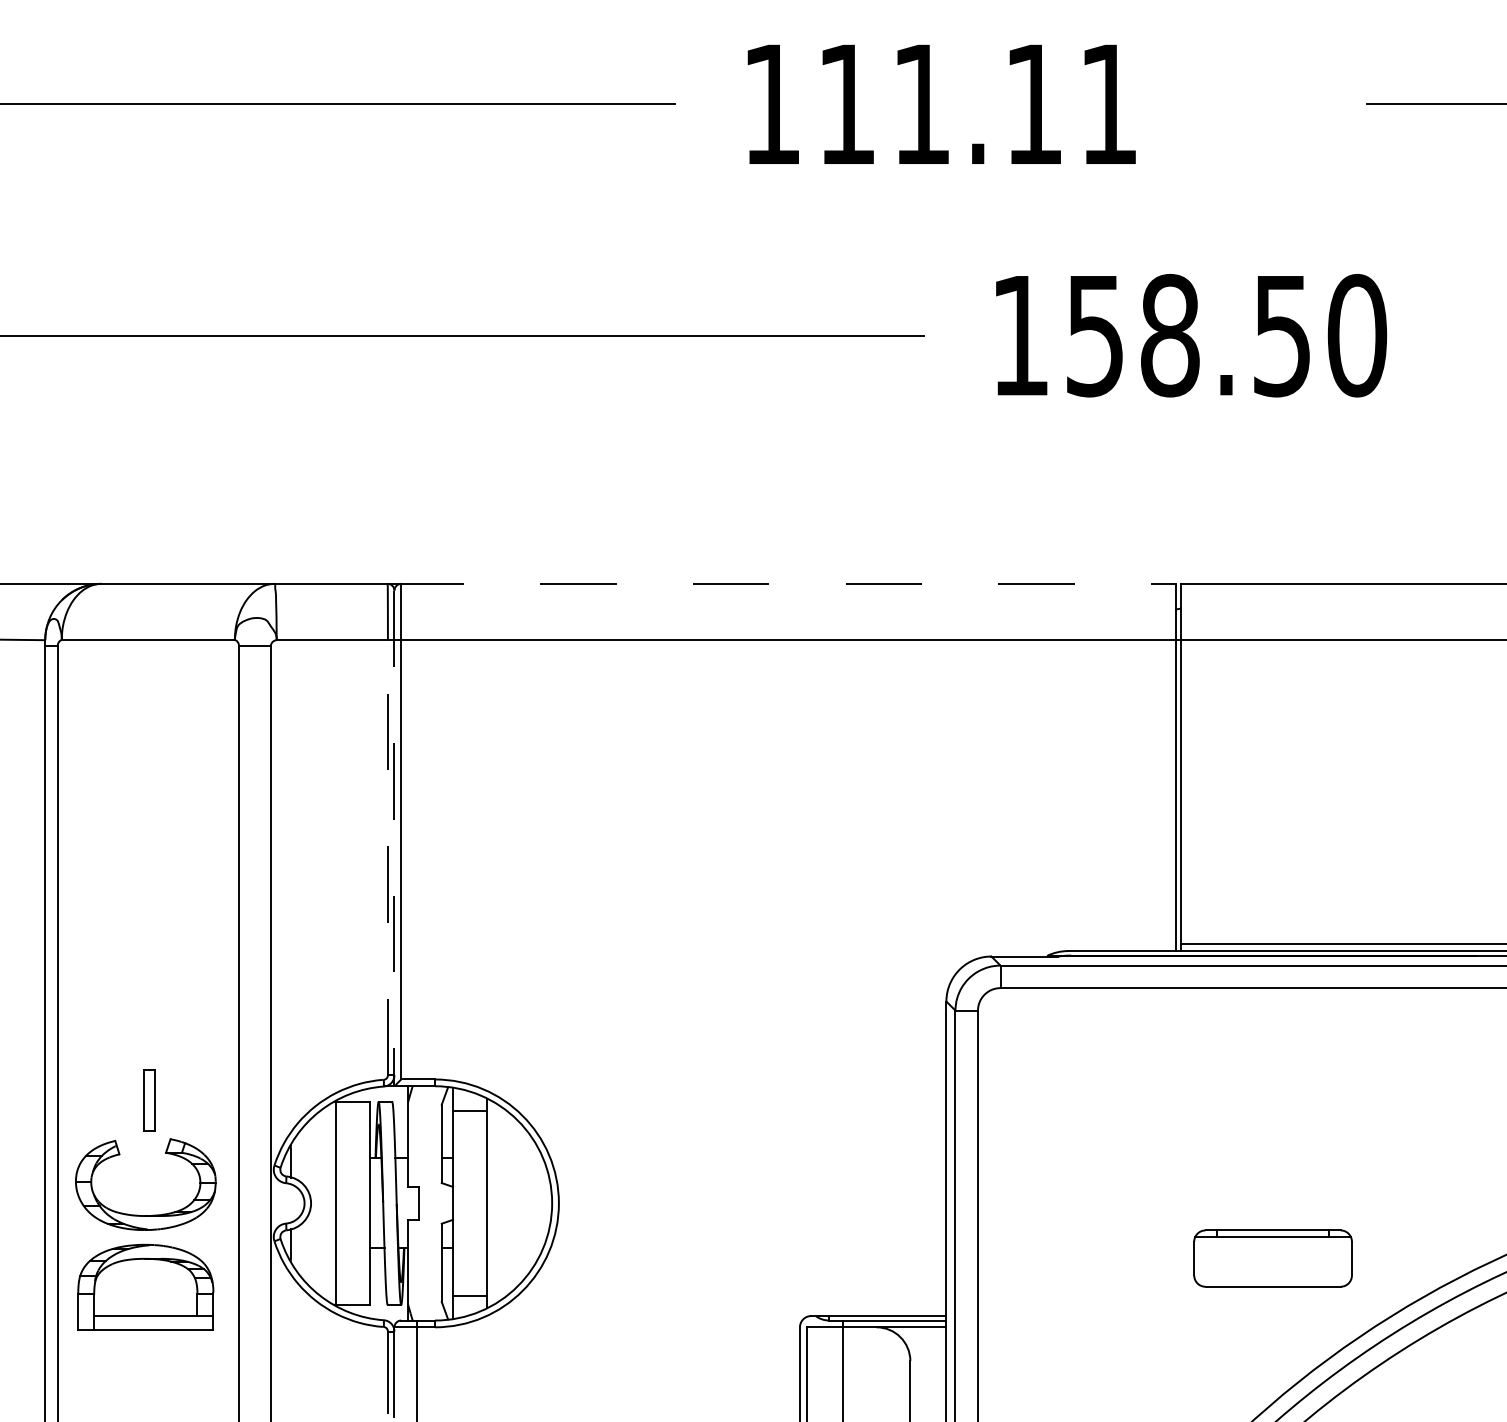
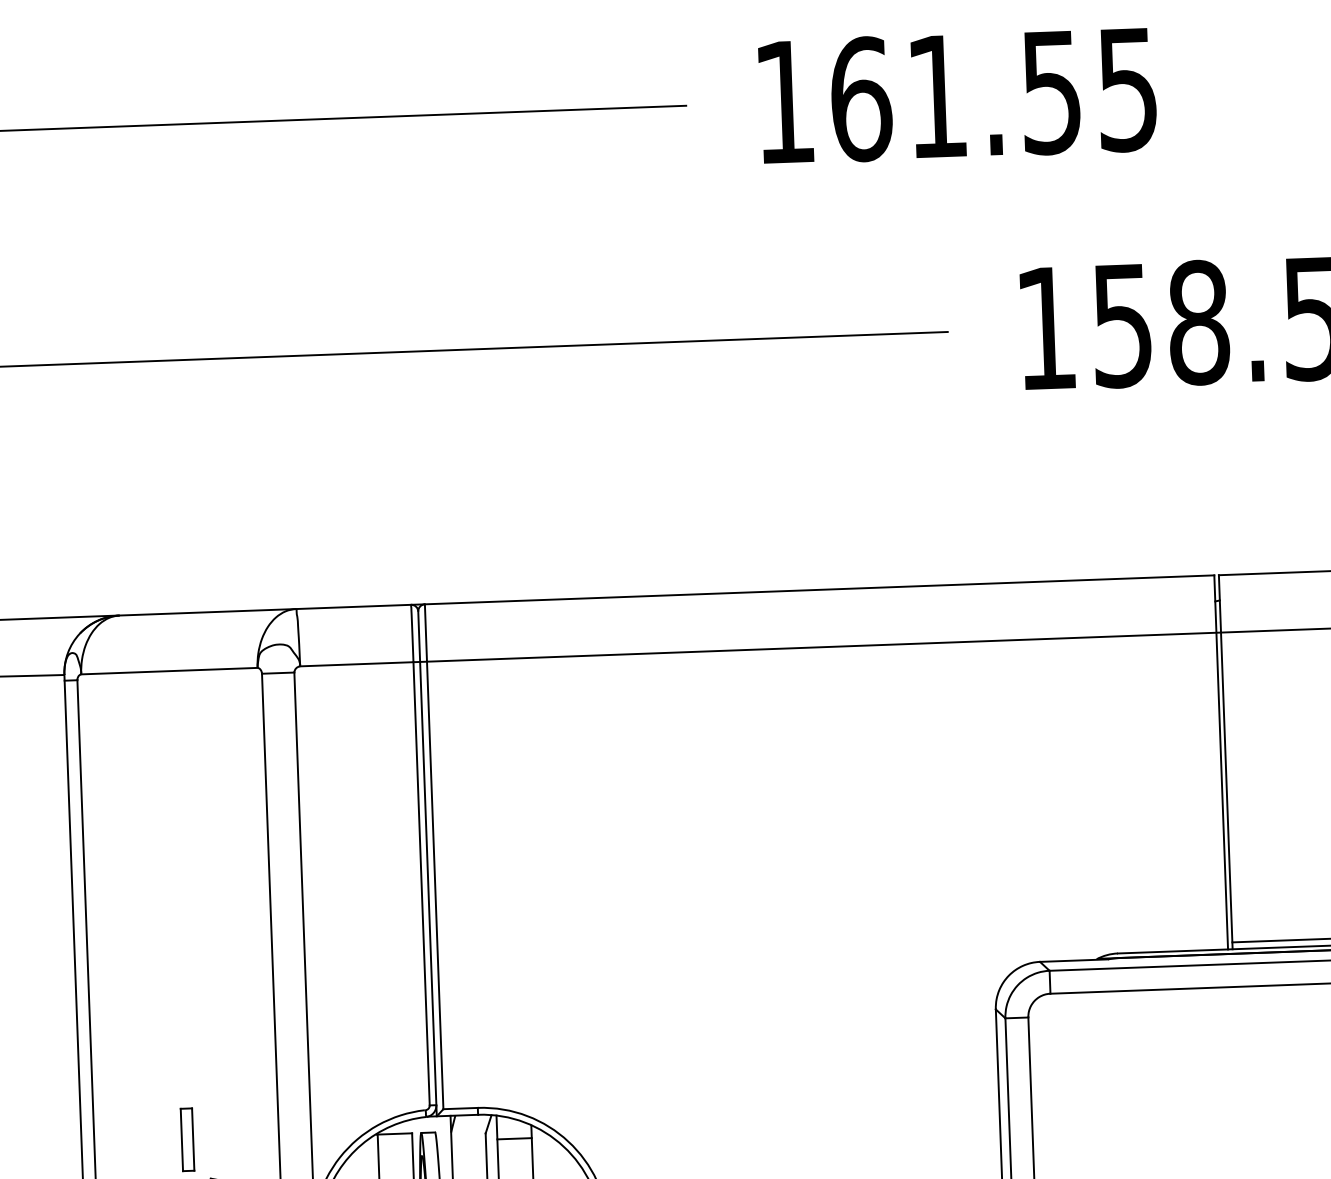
text: (977, 104) -> (994, 94), 111.11 -> 161.55
line: (782, 583) -> (813, 589), dashed -> solid
line: (394, 838) -> (427, 863), dashed -> solid
line: (387, 857) -> (421, 883), dashed -> solid

